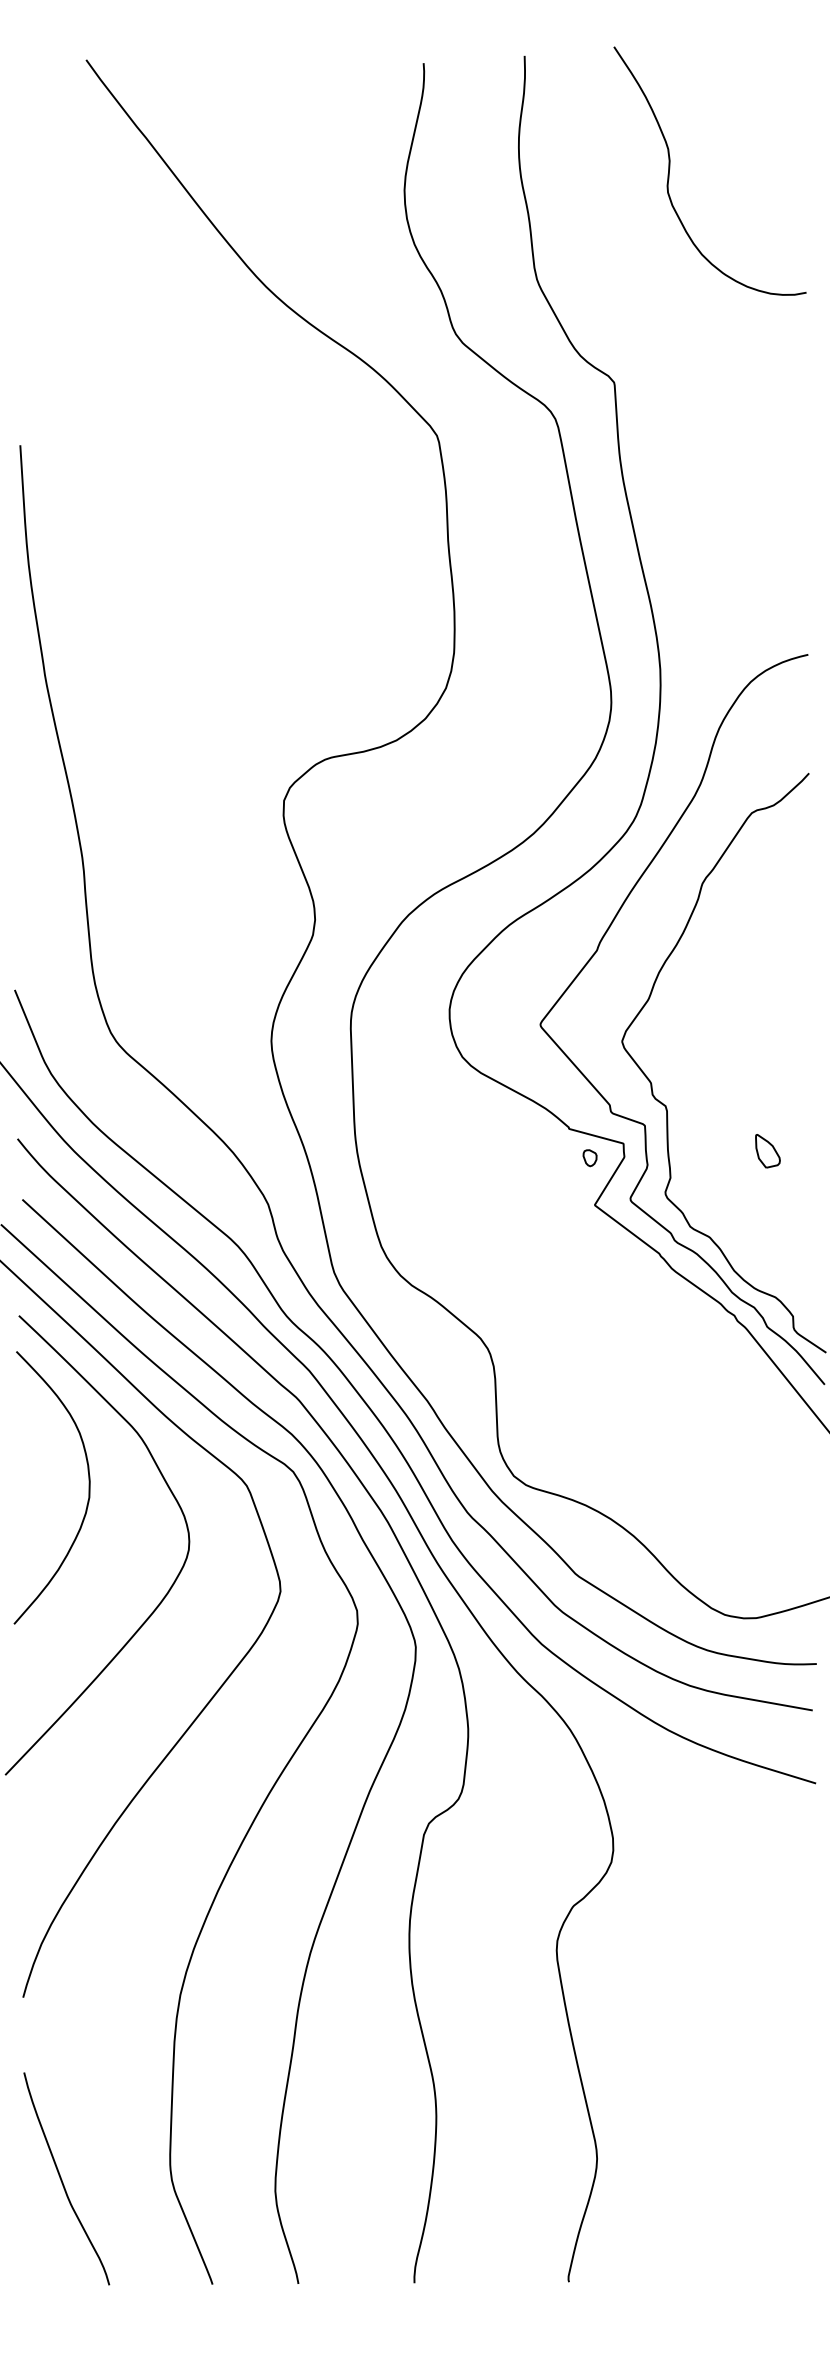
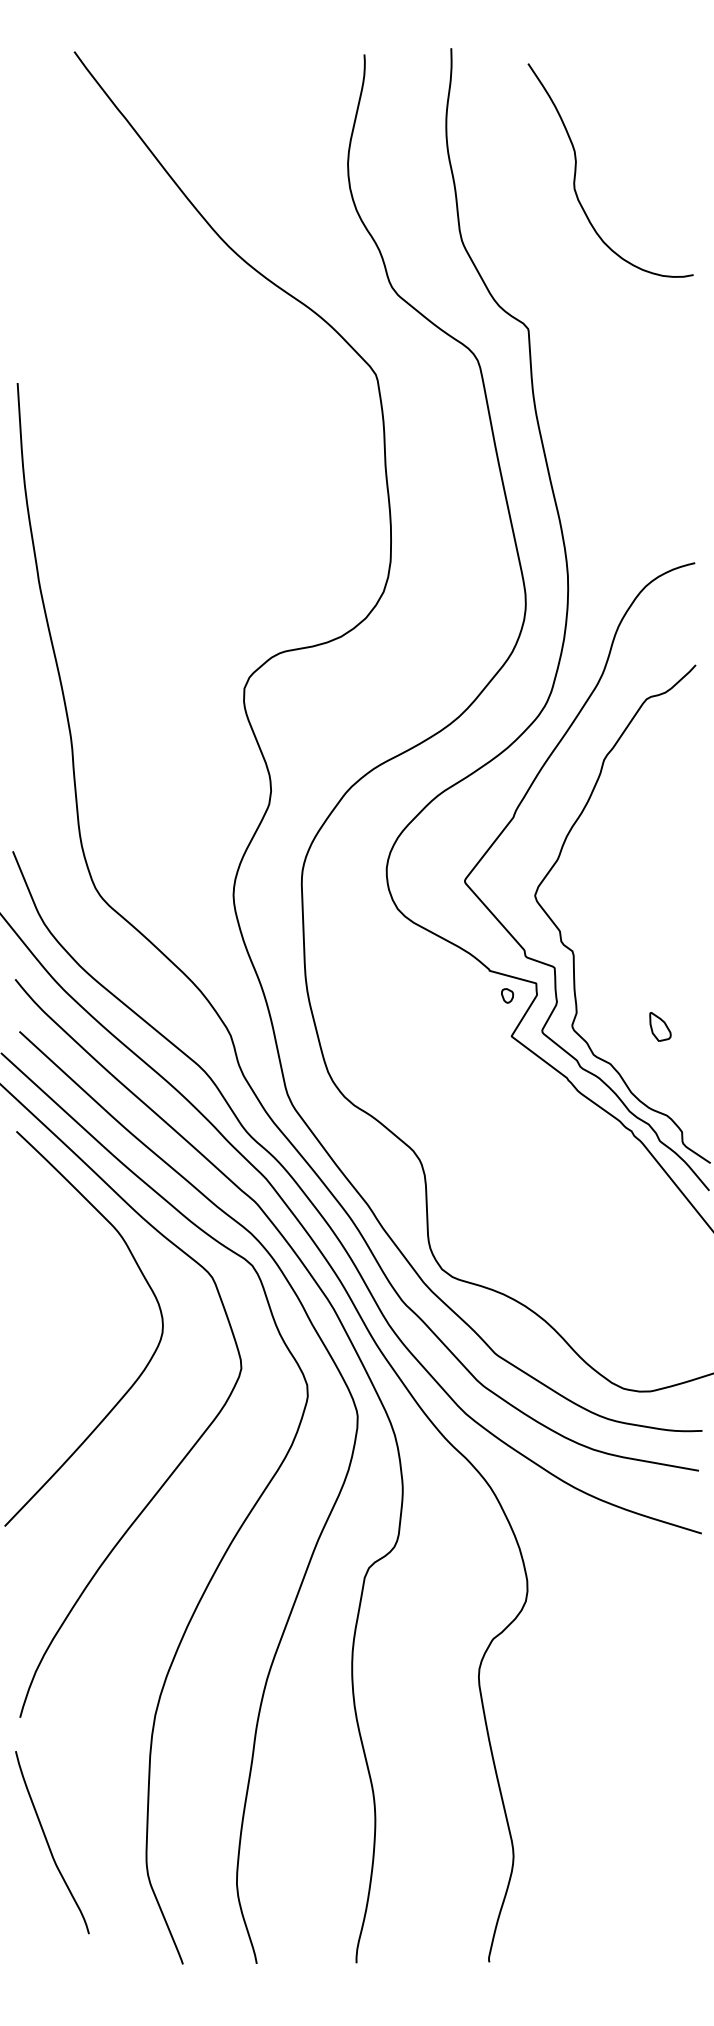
curve: (670, 168) -> (576, 168), moved
part: (767, 1151) -> (660, 1027), moved
curve: (88, 1487) -> (76, 1279), removed
curve: (62, 2179) -> (48, 1843), moved

